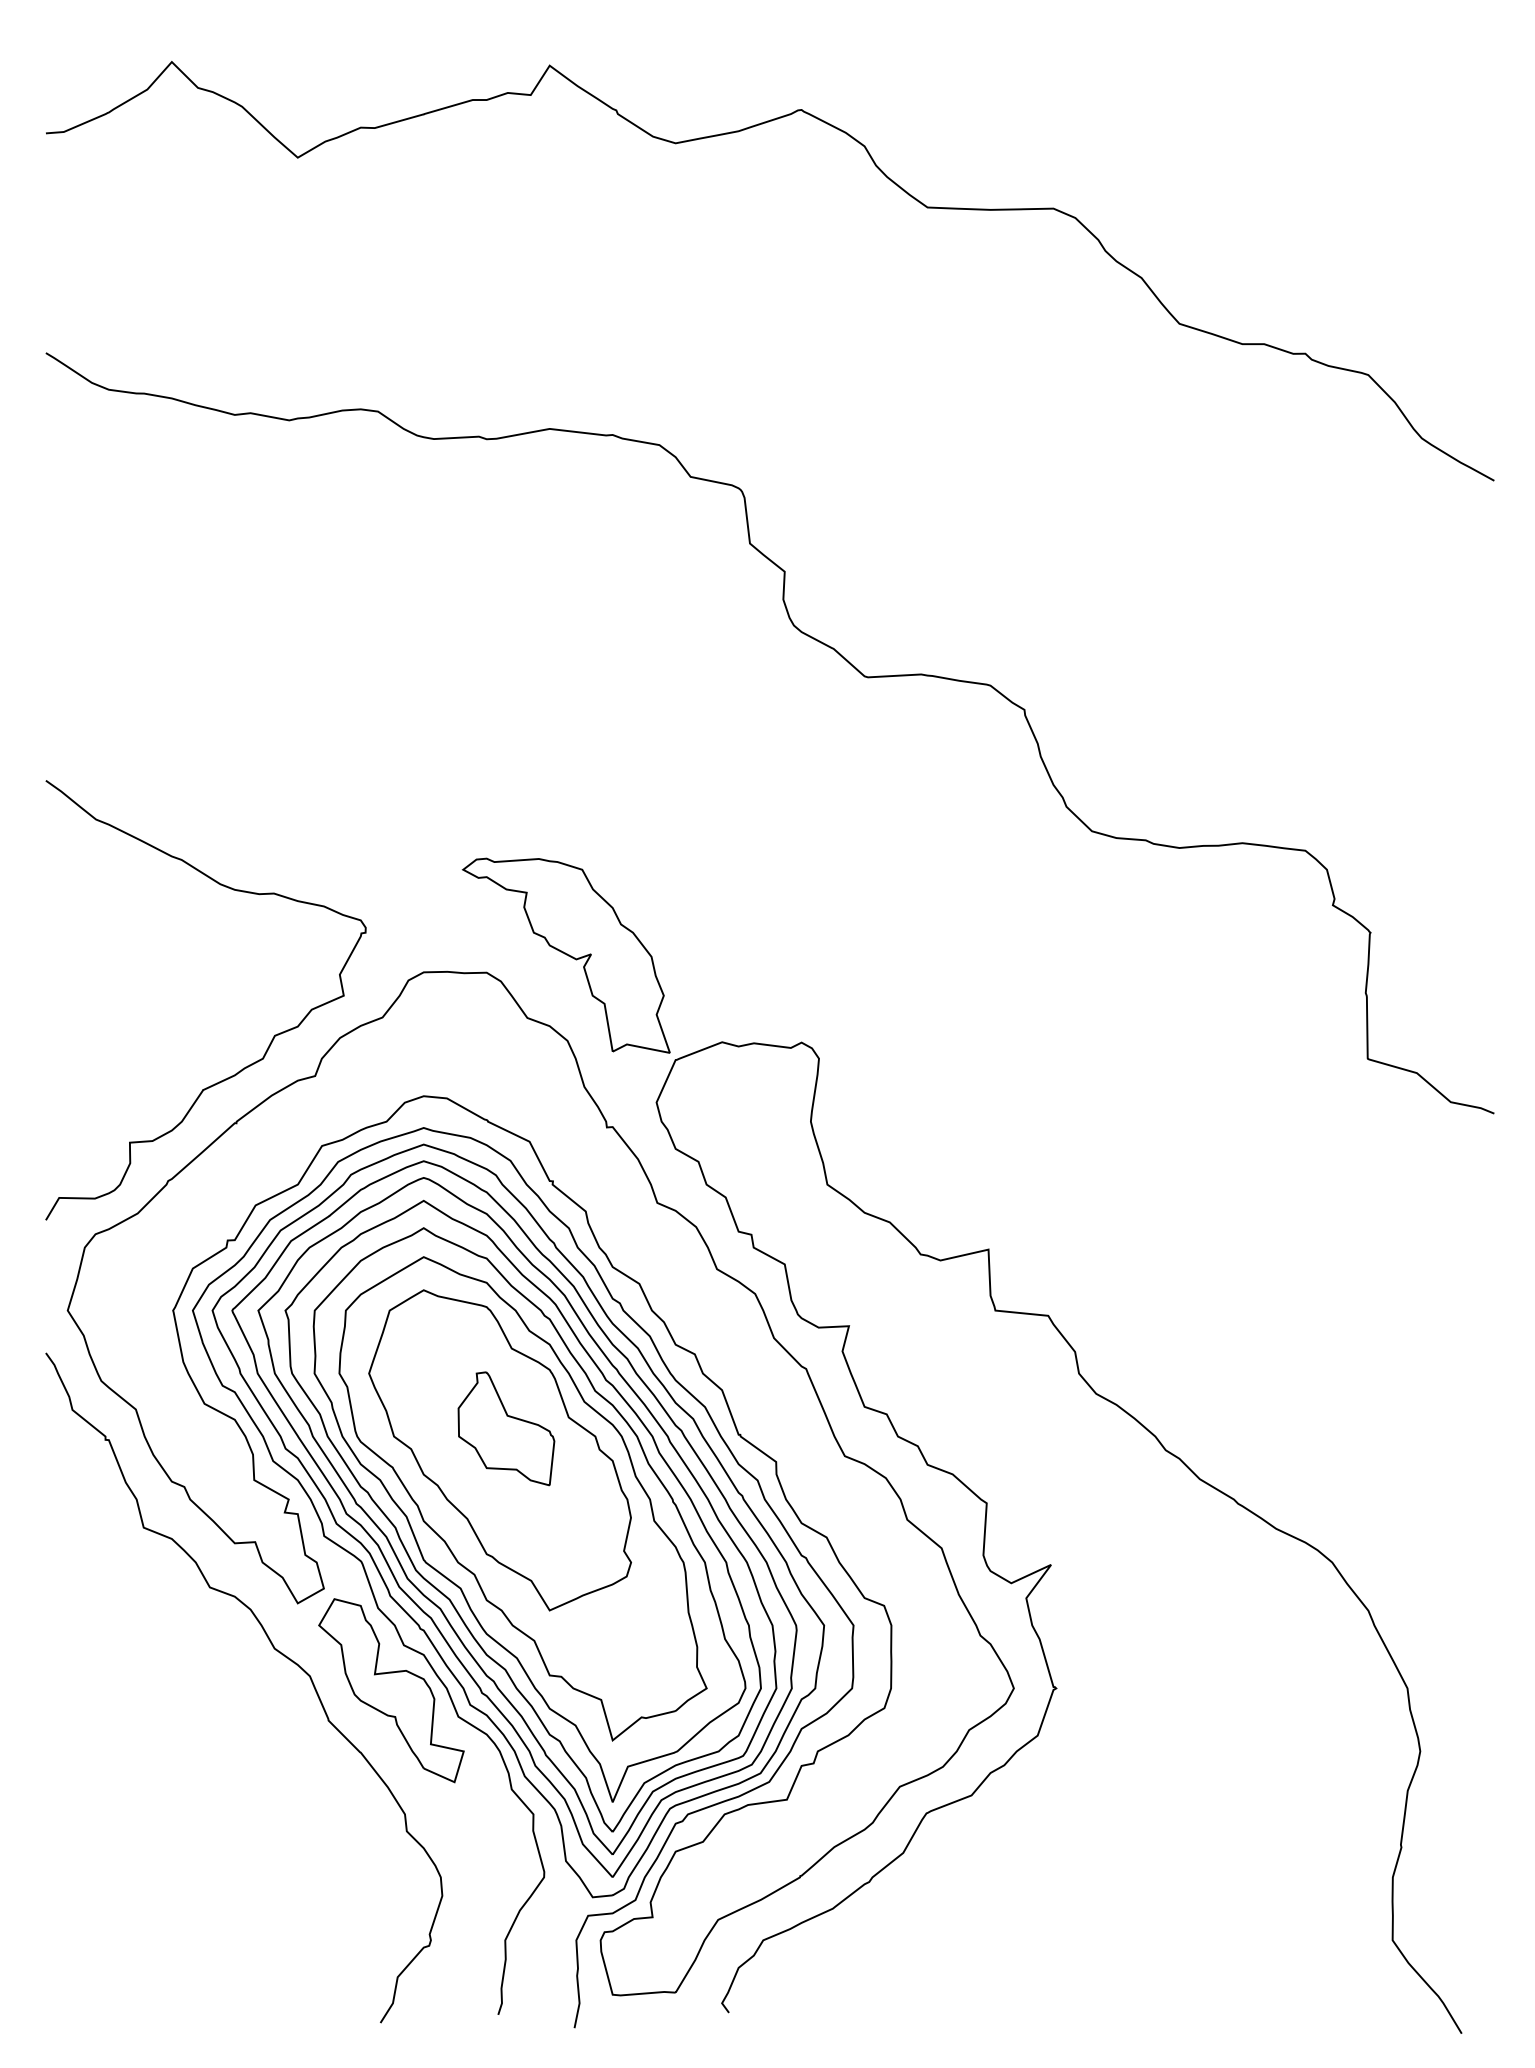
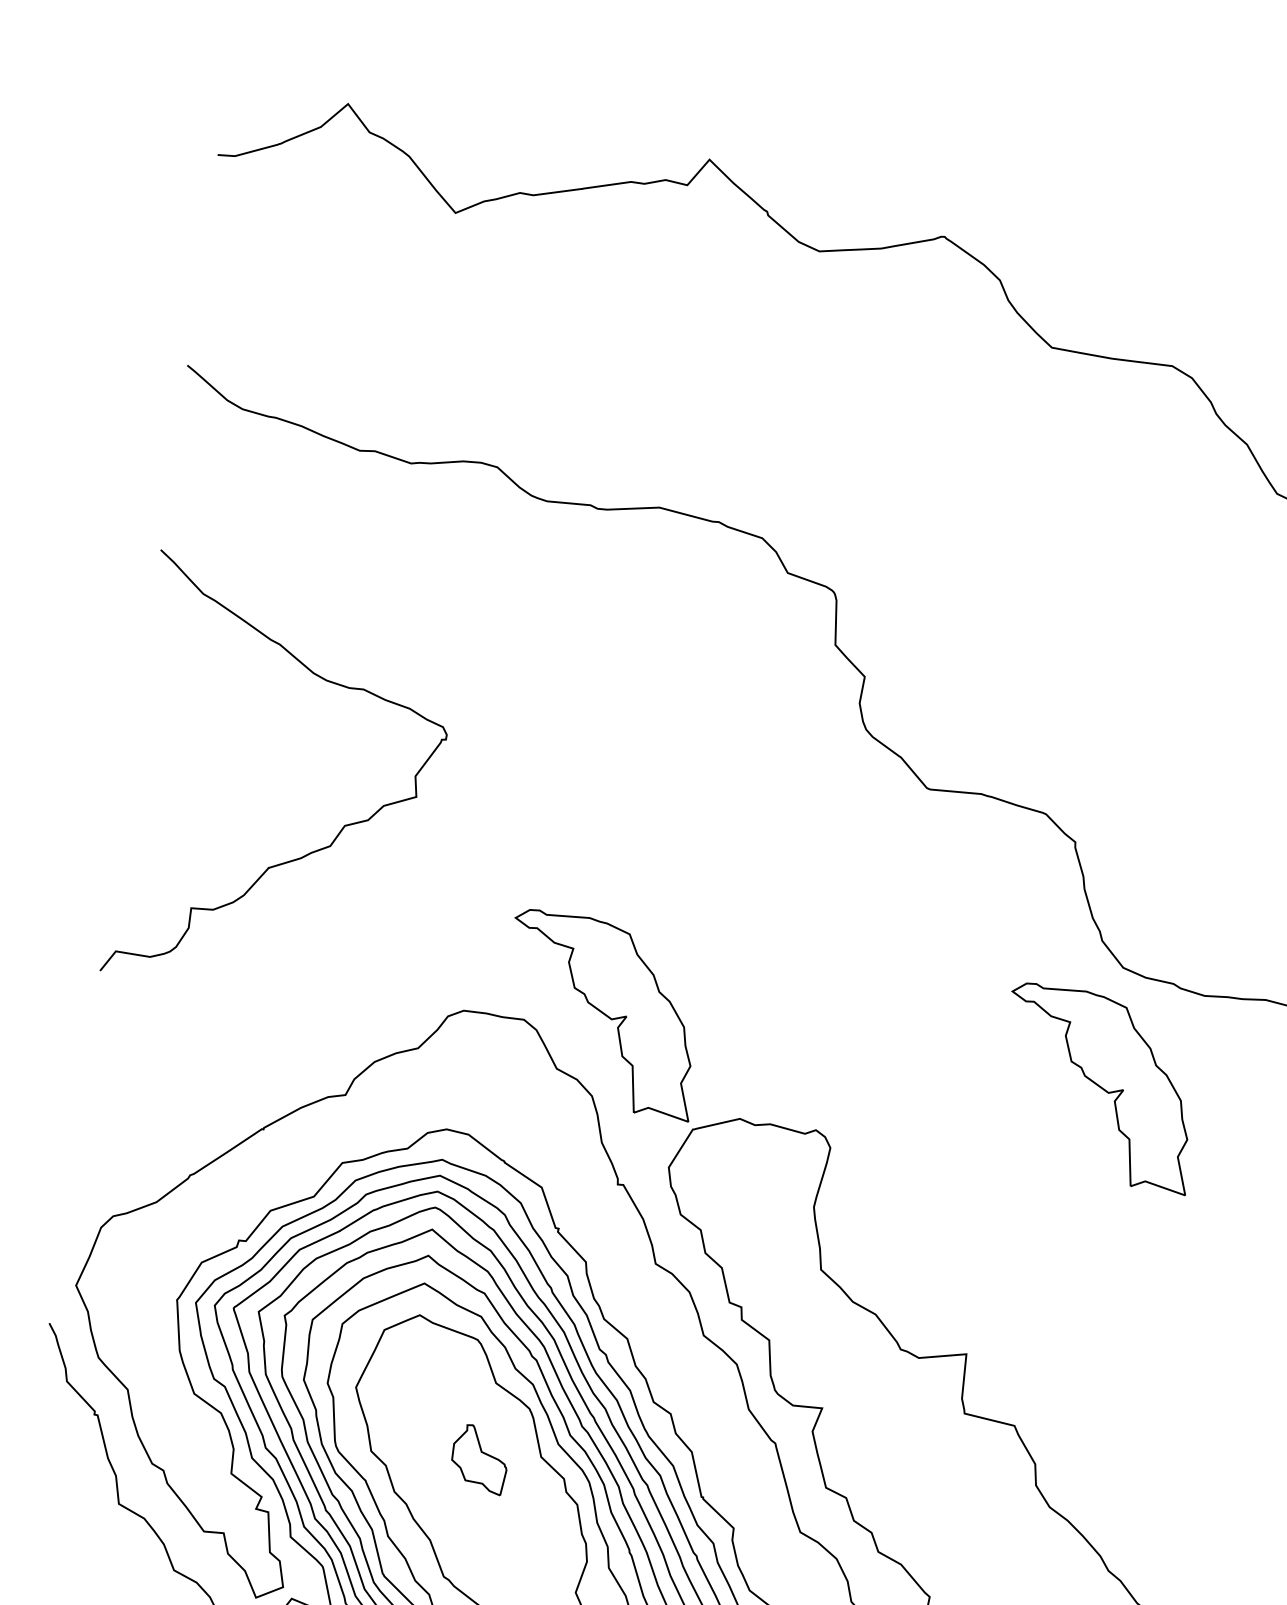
part: (1084, 957) -> (1098, 1087), added
curve: (270, 1041) -> (339, 830), moved
part: (506, 1428) -> (480, 1459), size x0.6

